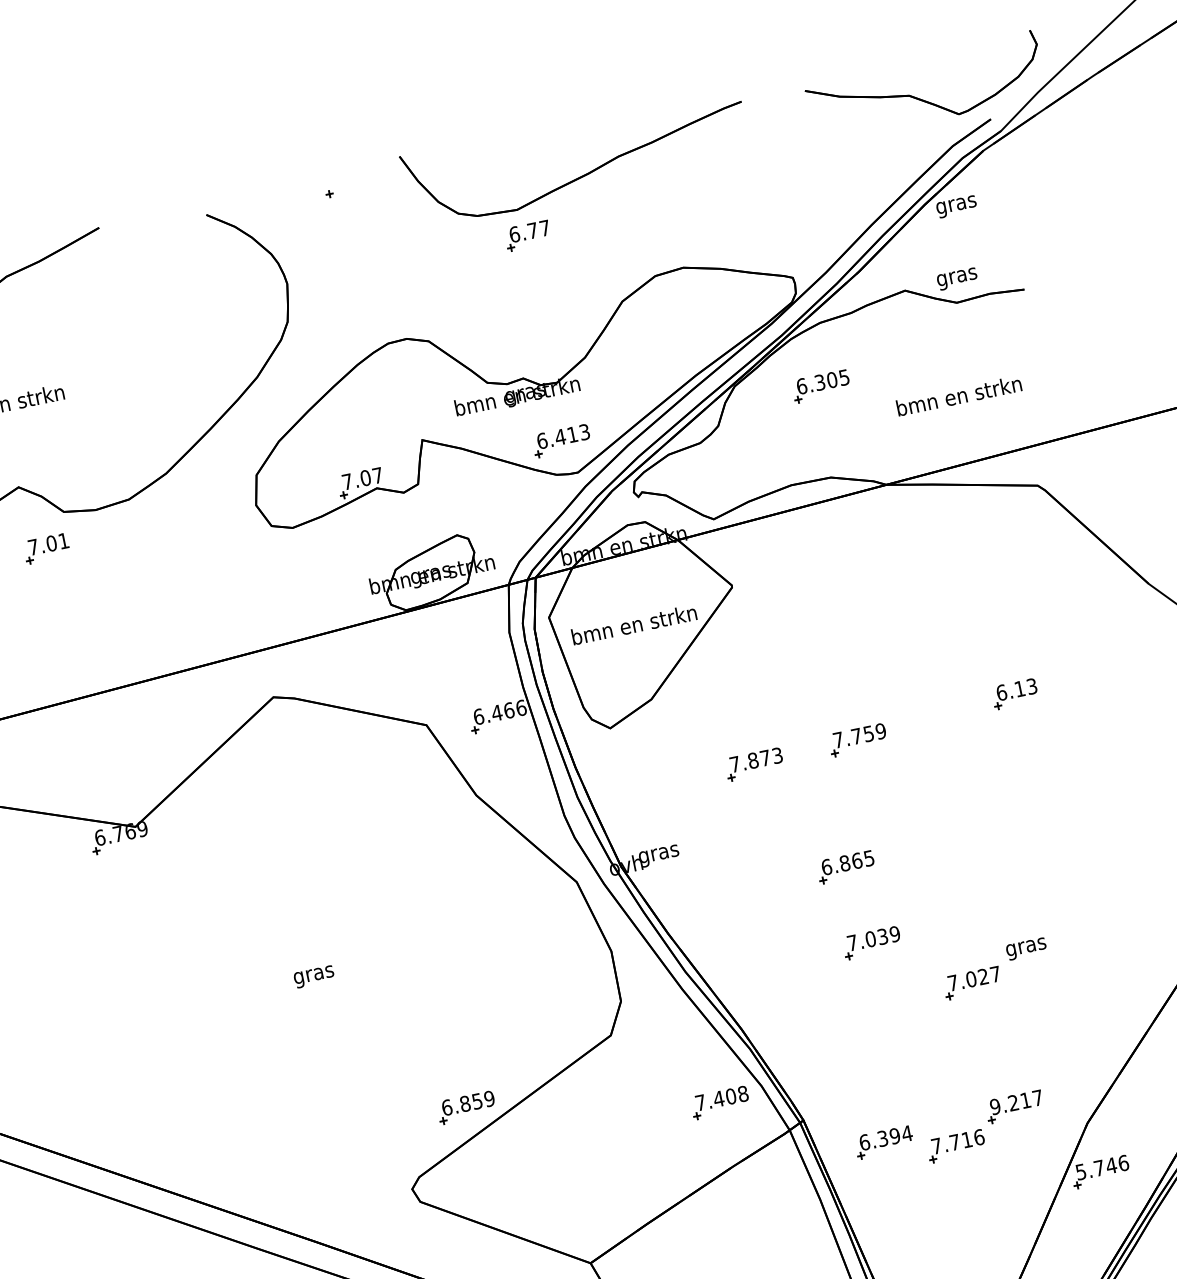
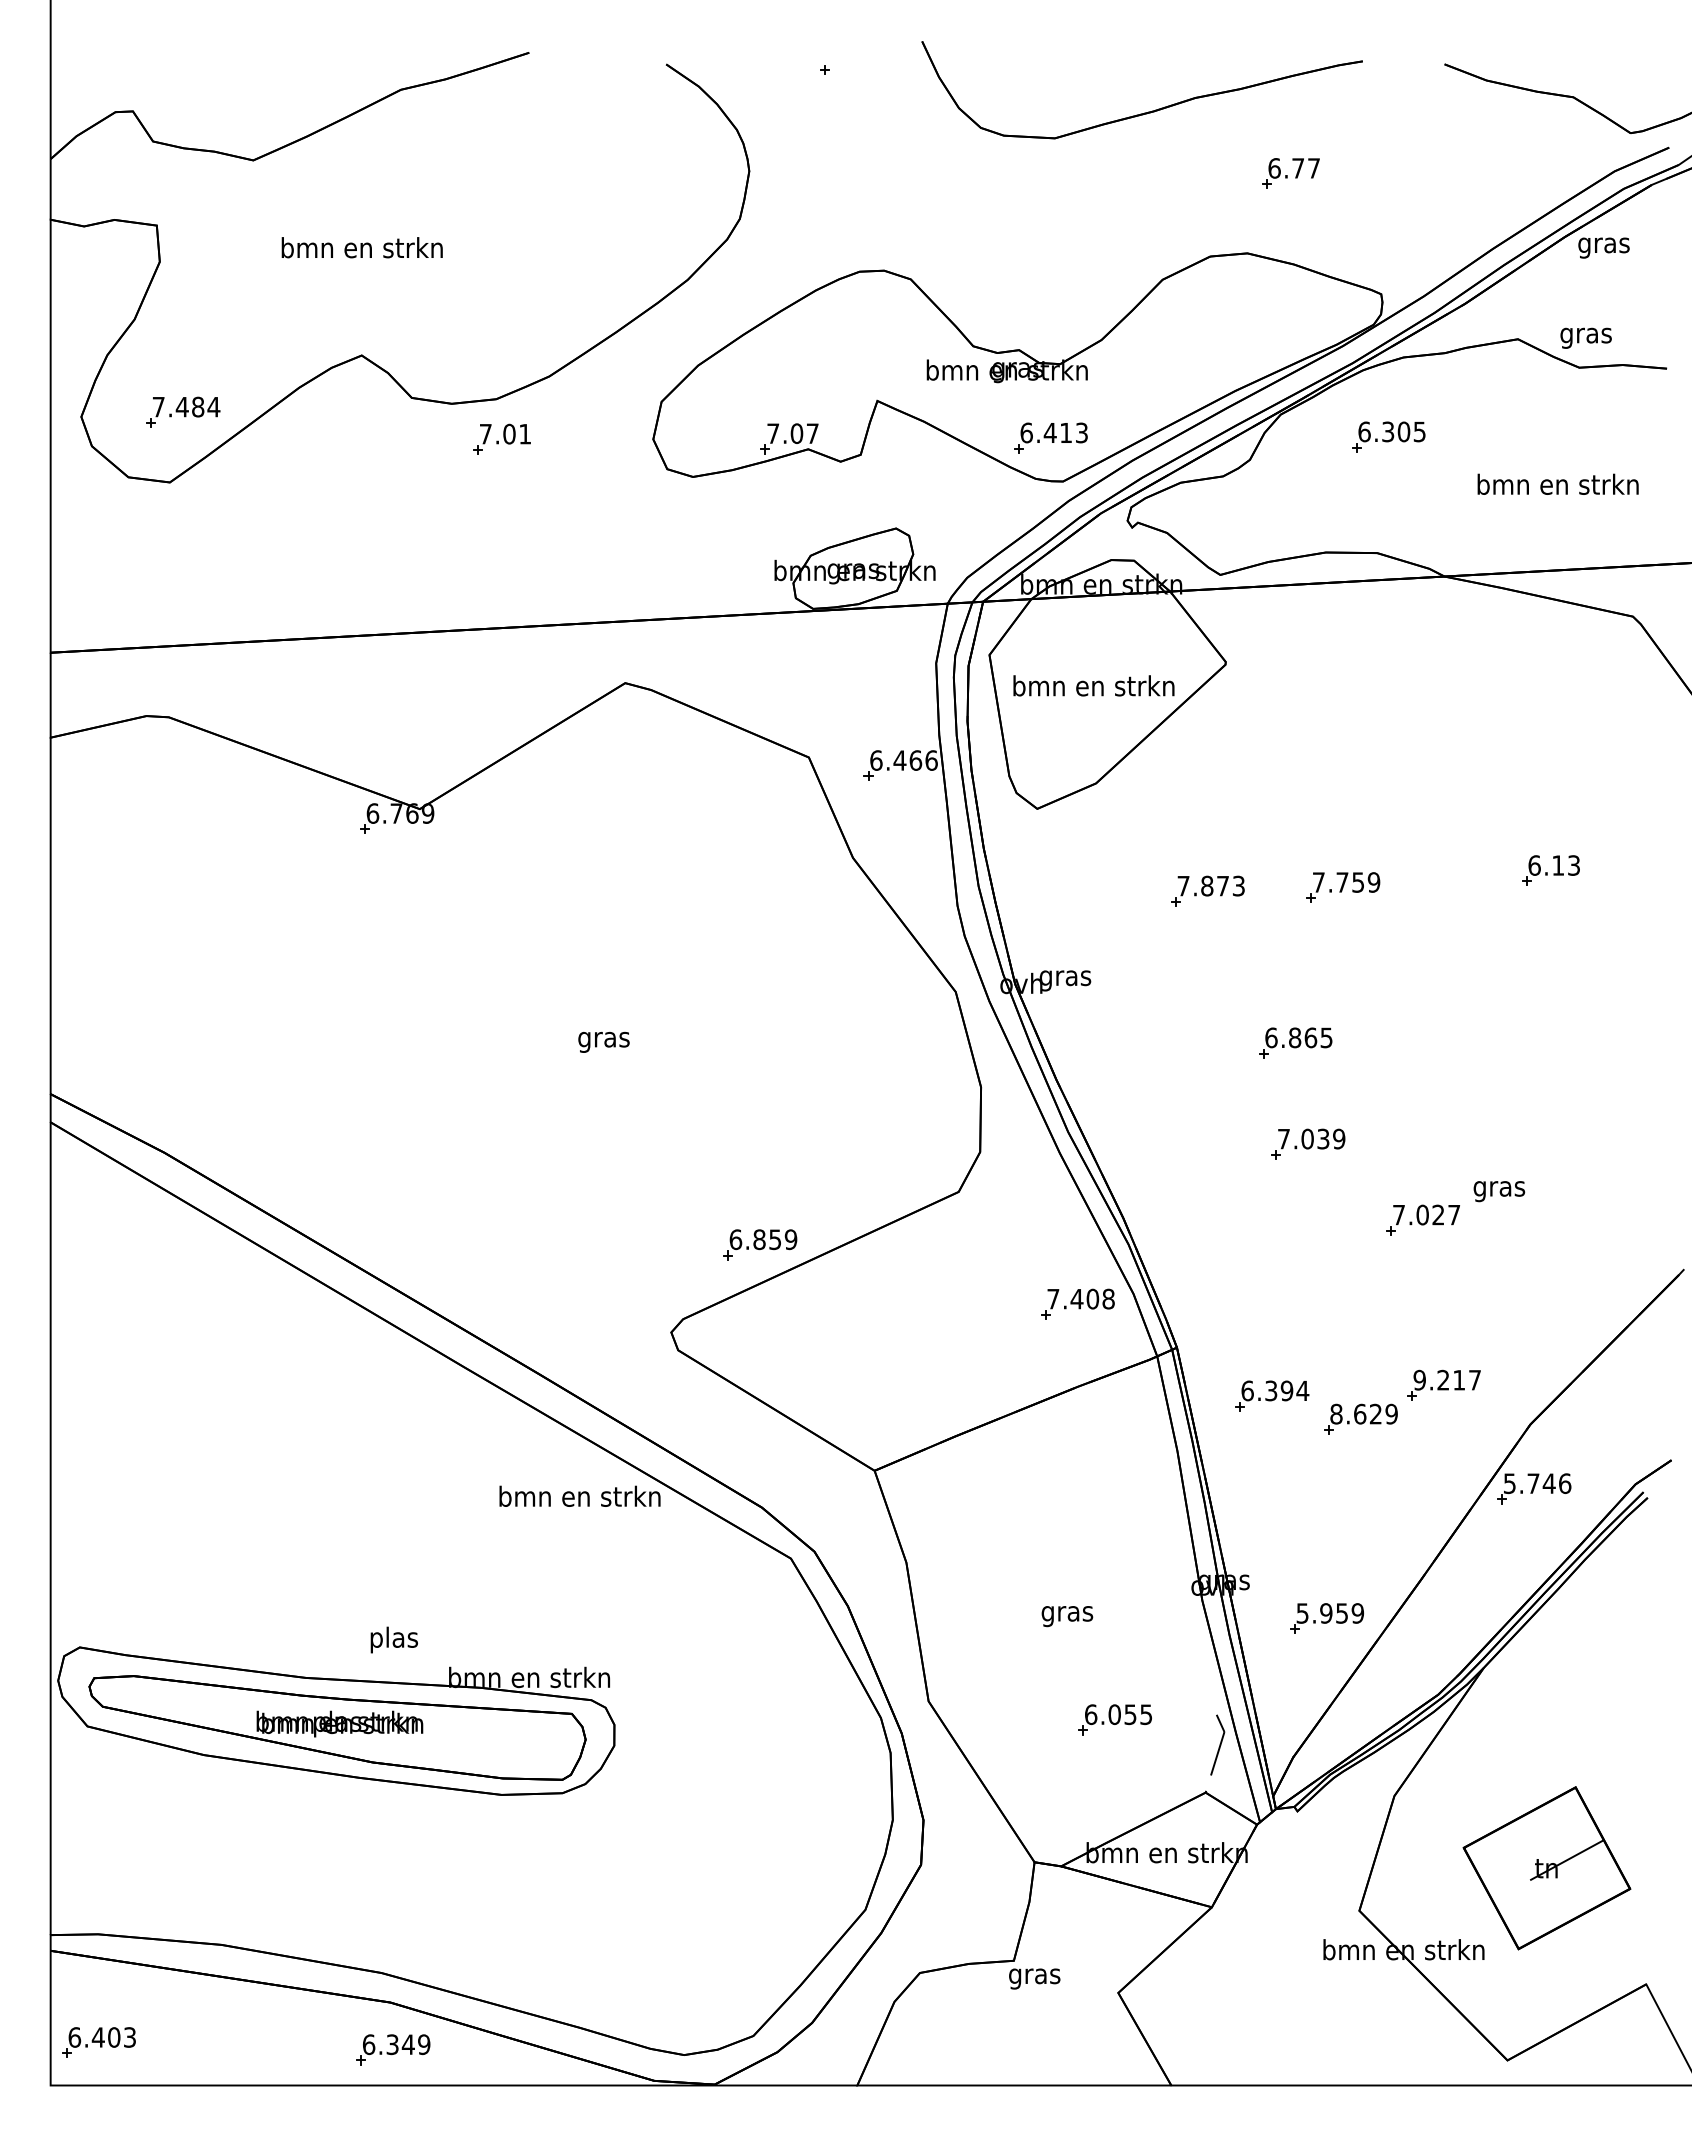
part: (527, 235) -> (1290, 173), moved
part: (46, 548) -> (501, 438), moved
text: (957, 1141) -> (1363, 1413), 7.716 -> 8.629

